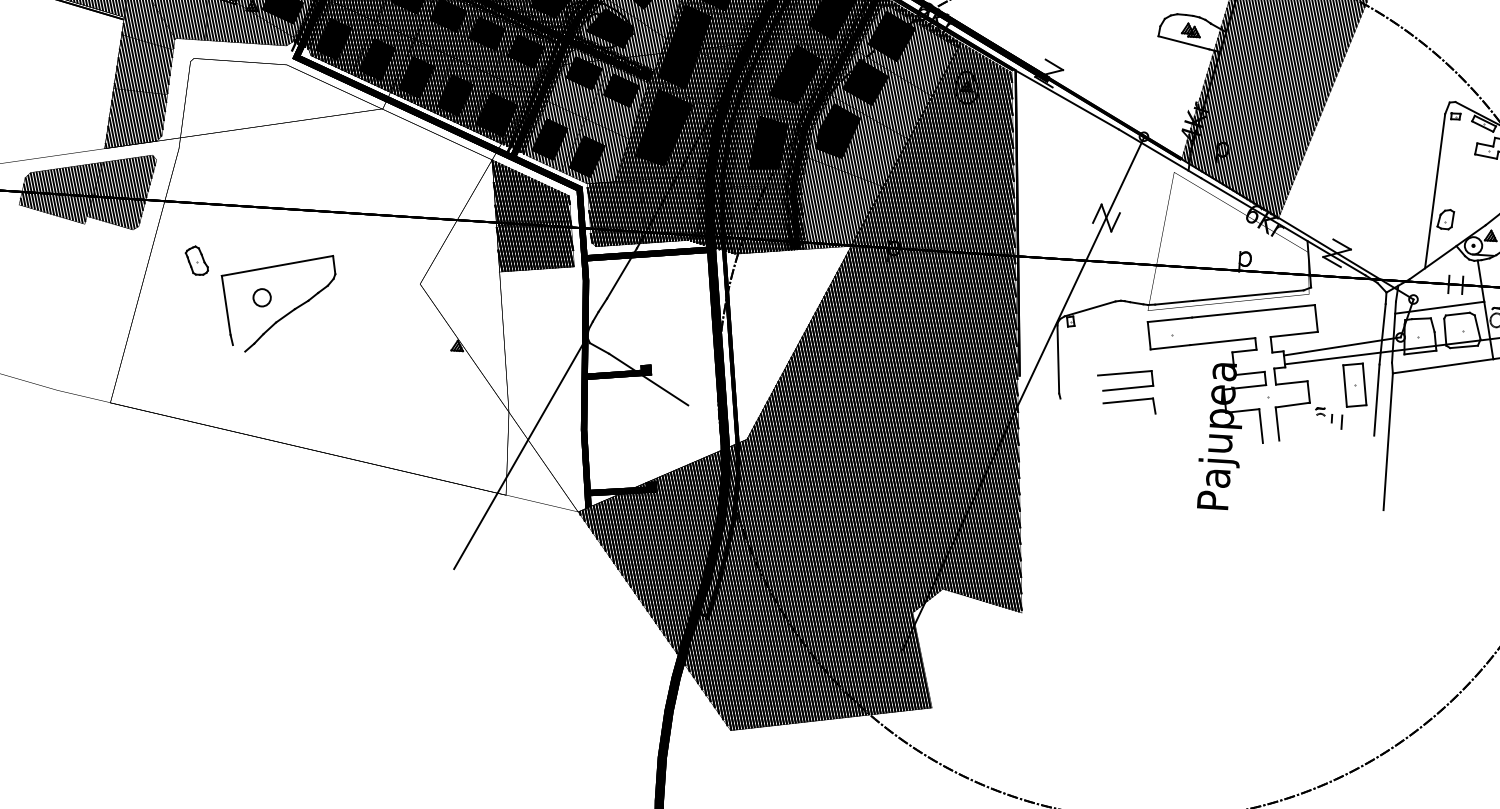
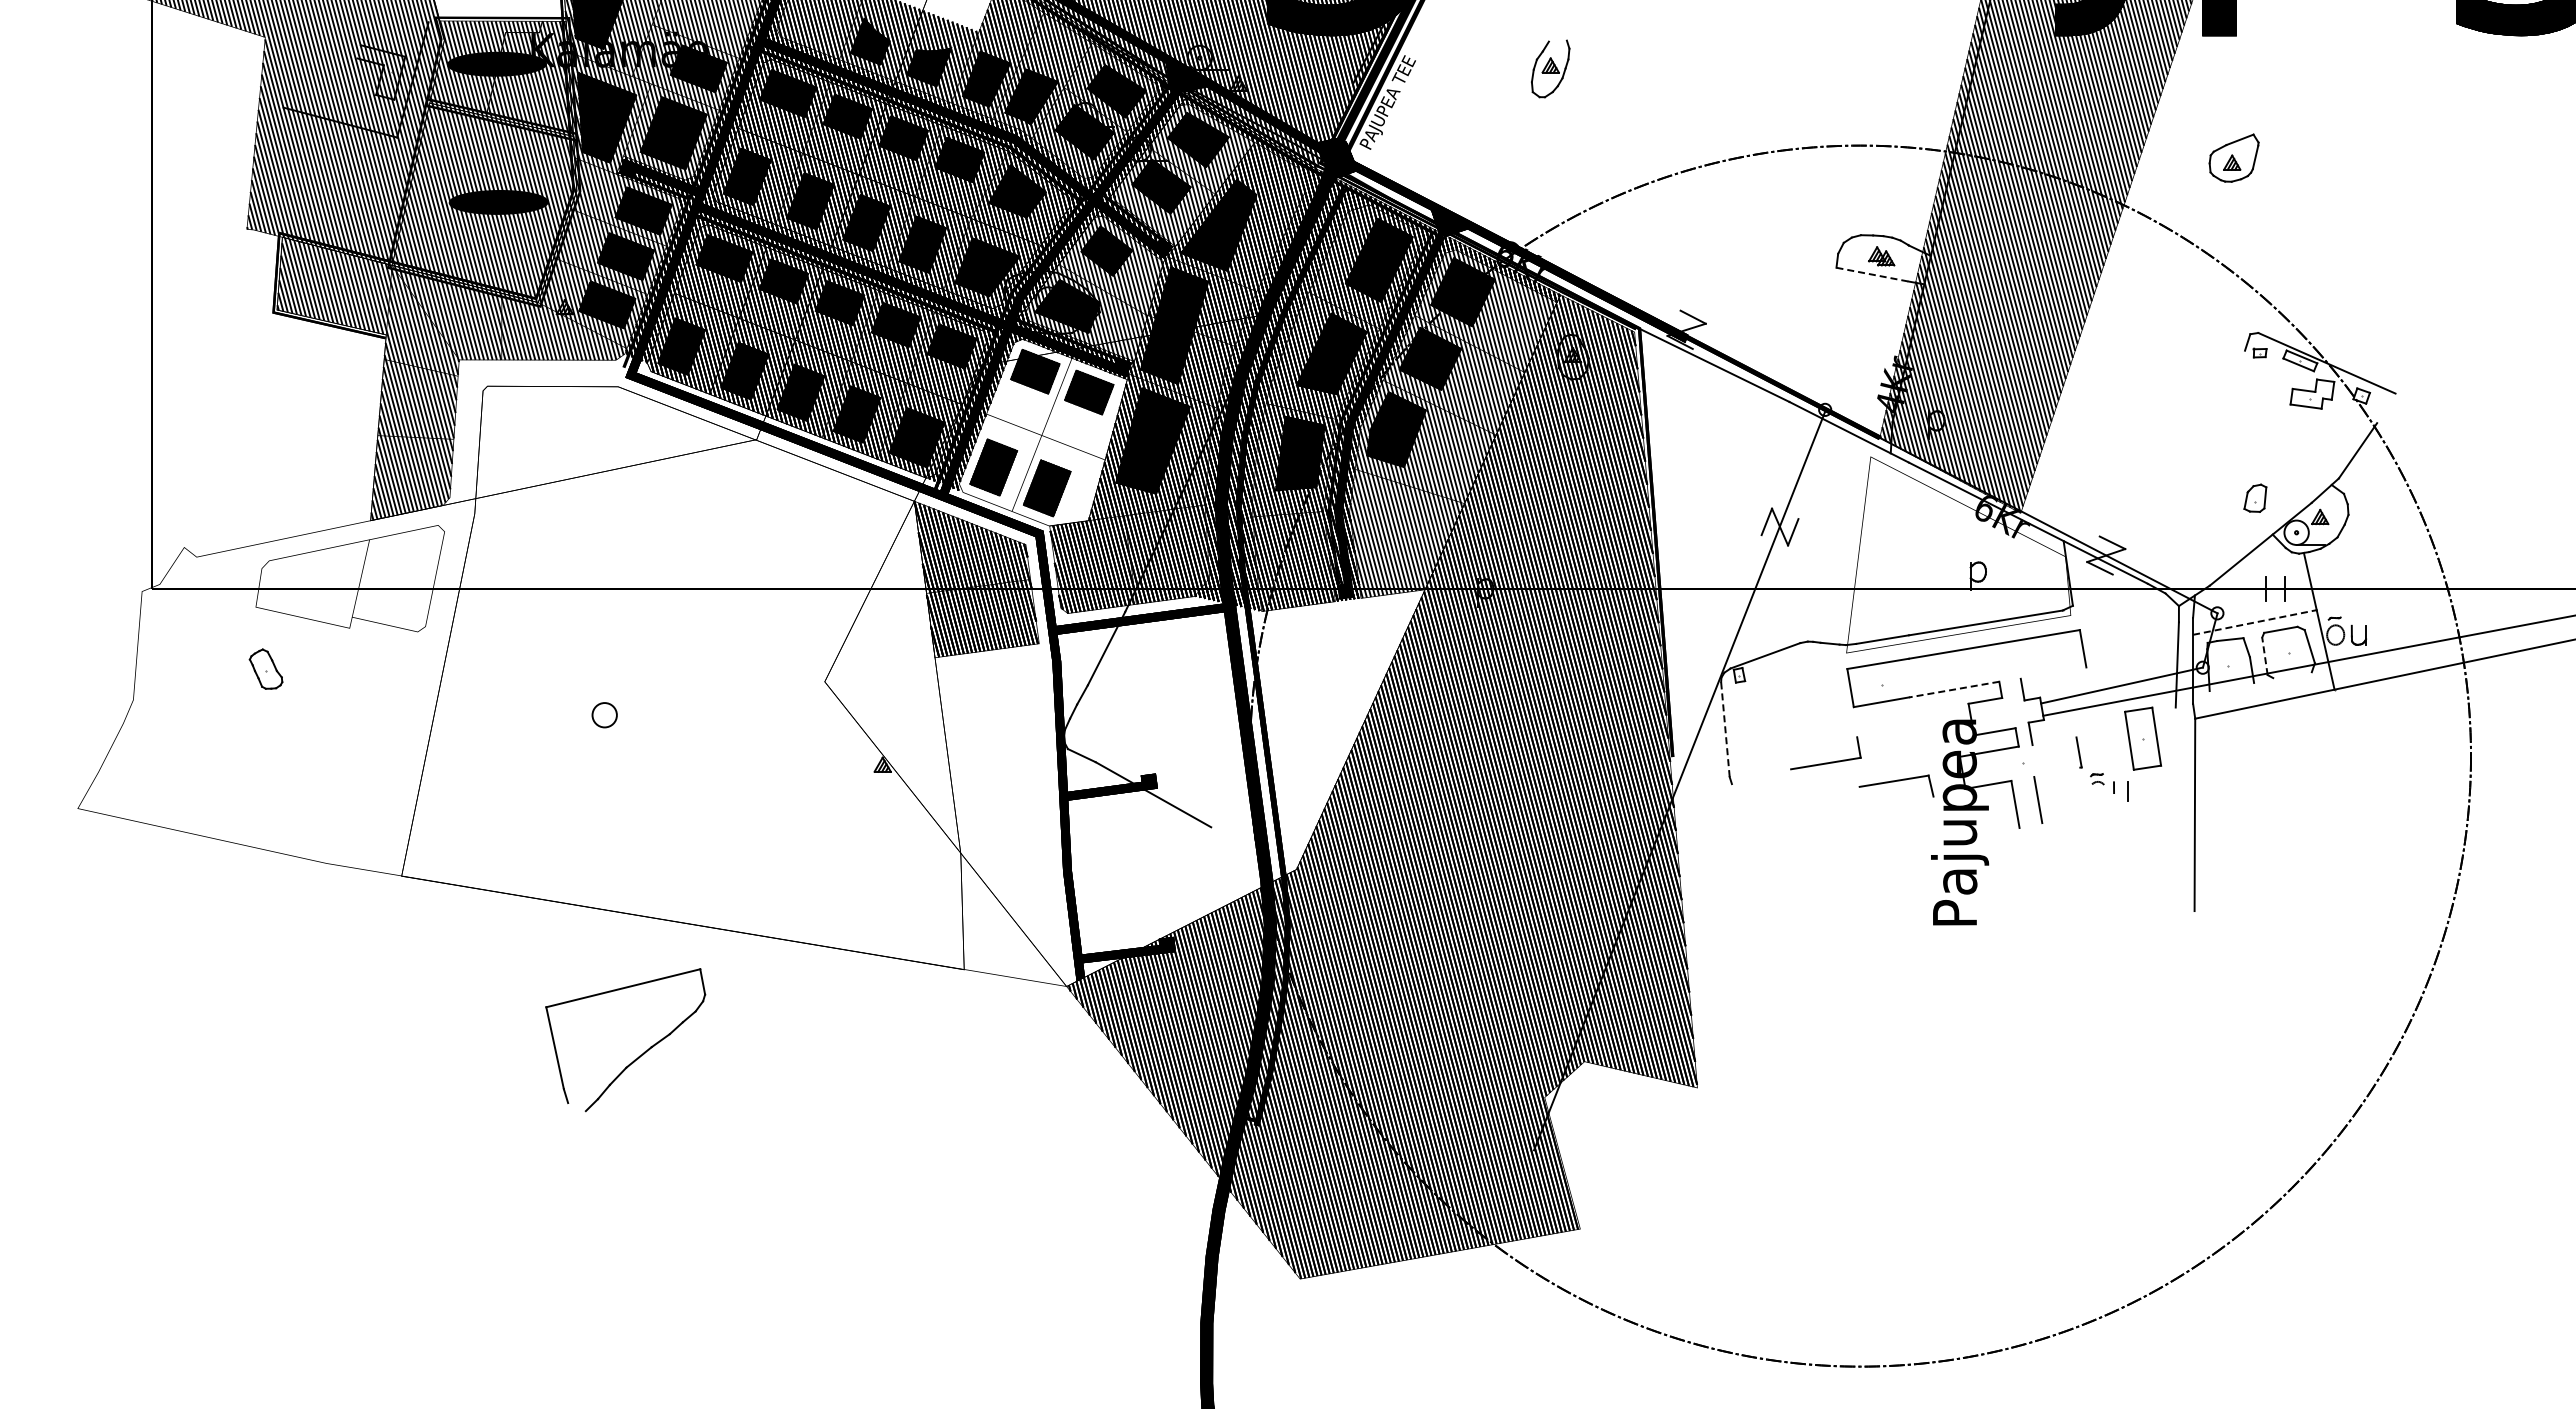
line: (1183, 42) -> (1872, 274), solid -> dashed
hatch: (587, 116) -> (1043, 432), removed
hatch: (86, 188) -> (348, 578), removed
line: (1434, 191) -> (2237, 459), removed
part: (196, 260) -> (265, 668), moved
line: (1440, 307) -> (2255, 622), solid -> dashed
part: (285, 314) -> (639, 1055), moved
line: (1444, 332) -> (2264, 656), solid -> dashed
line: (1294, 334) -> (2053, 672), removed
line: (1223, 341) -> (1954, 689), solid -> dashed
line: (1464, 347) -> (2292, 675), removed
line: (1420, 352) -> (2231, 686), removed
line: (1058, 359) -> (1725, 729), solid -> dashed
line: (1124, 373) -> (1819, 742), removed
line: (1291, 383) -> (2054, 741), removed
line: (1376, 400) -> (2174, 757), removed
part: (1129, 404) -> (1896, 785), moved
line: (1292, 405) -> (2057, 772), removed
line: (520, 452) -> (980, 908), removed

